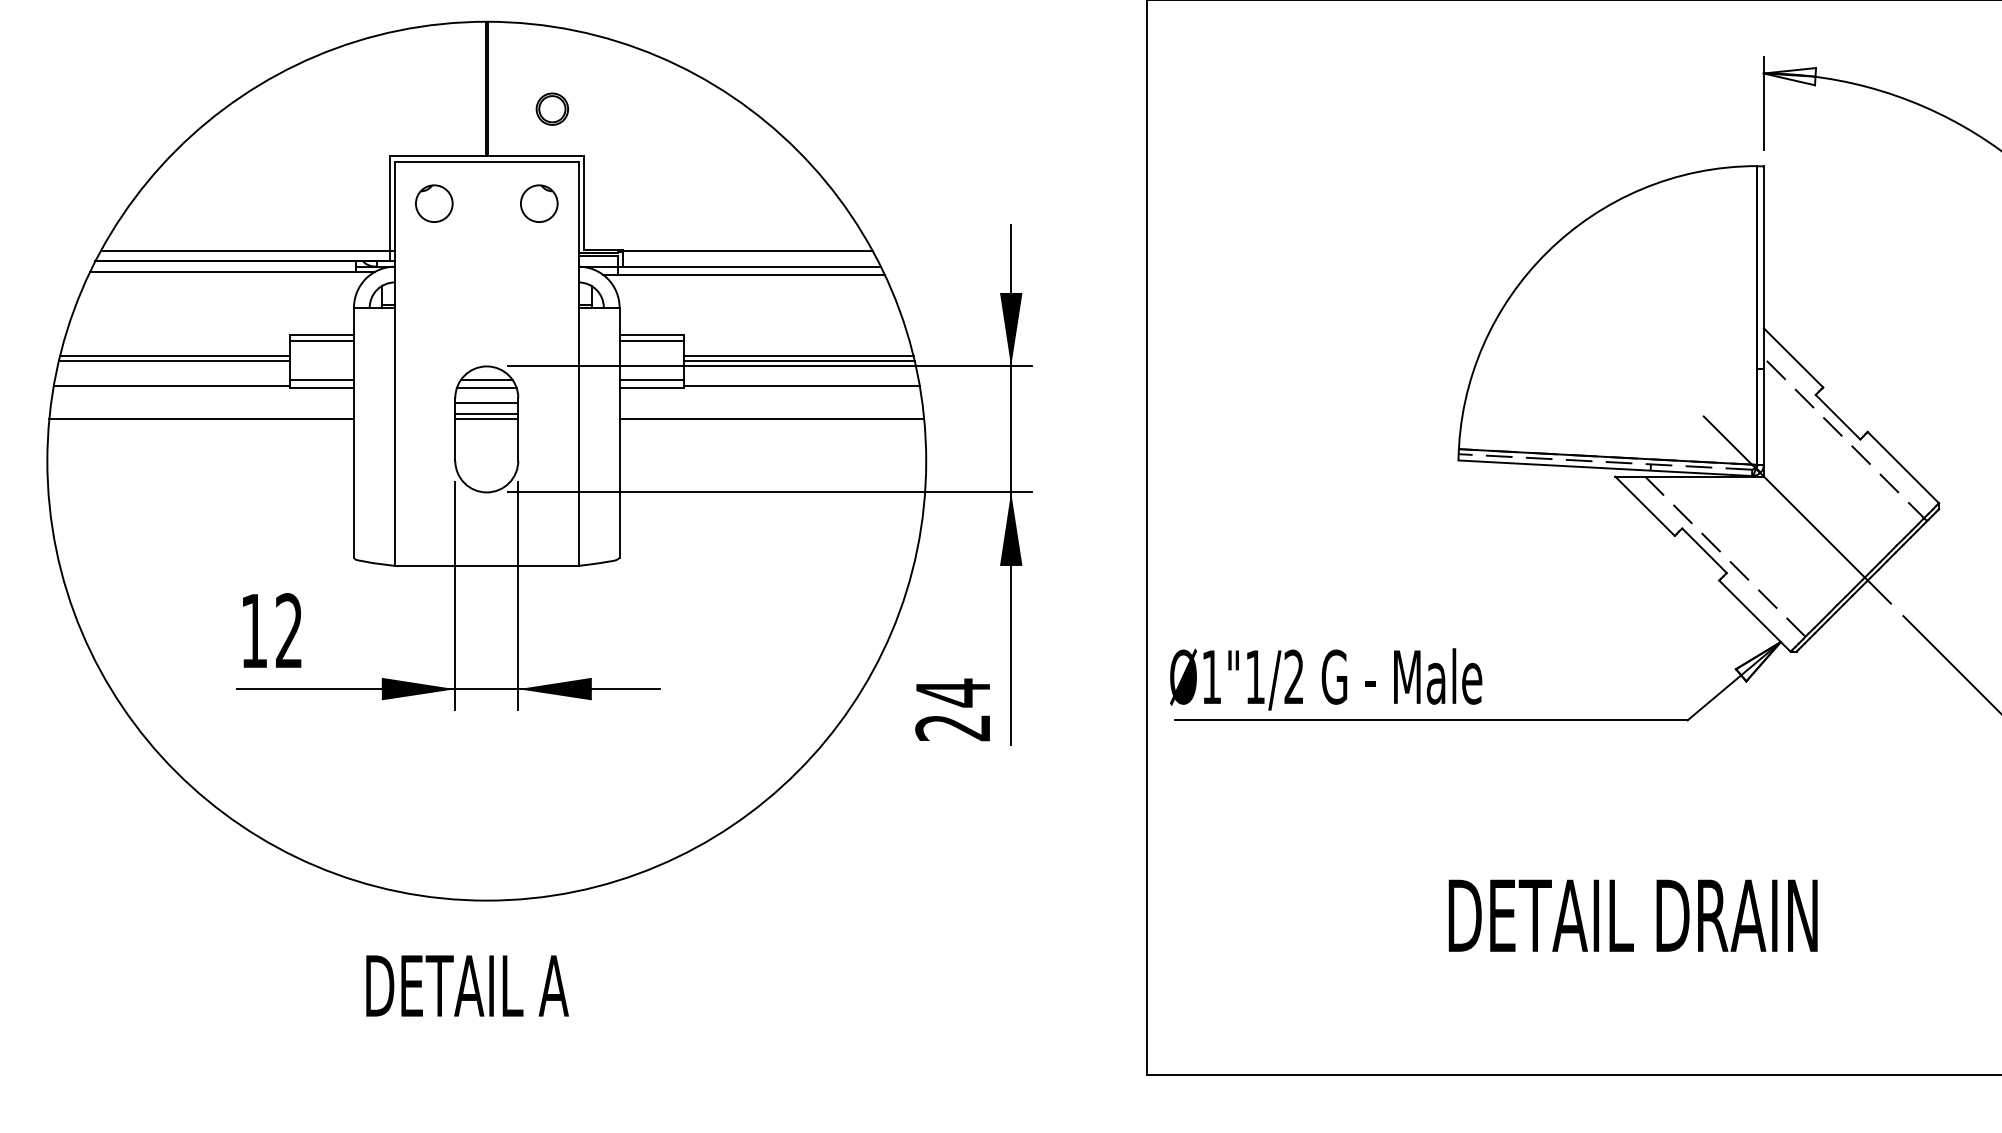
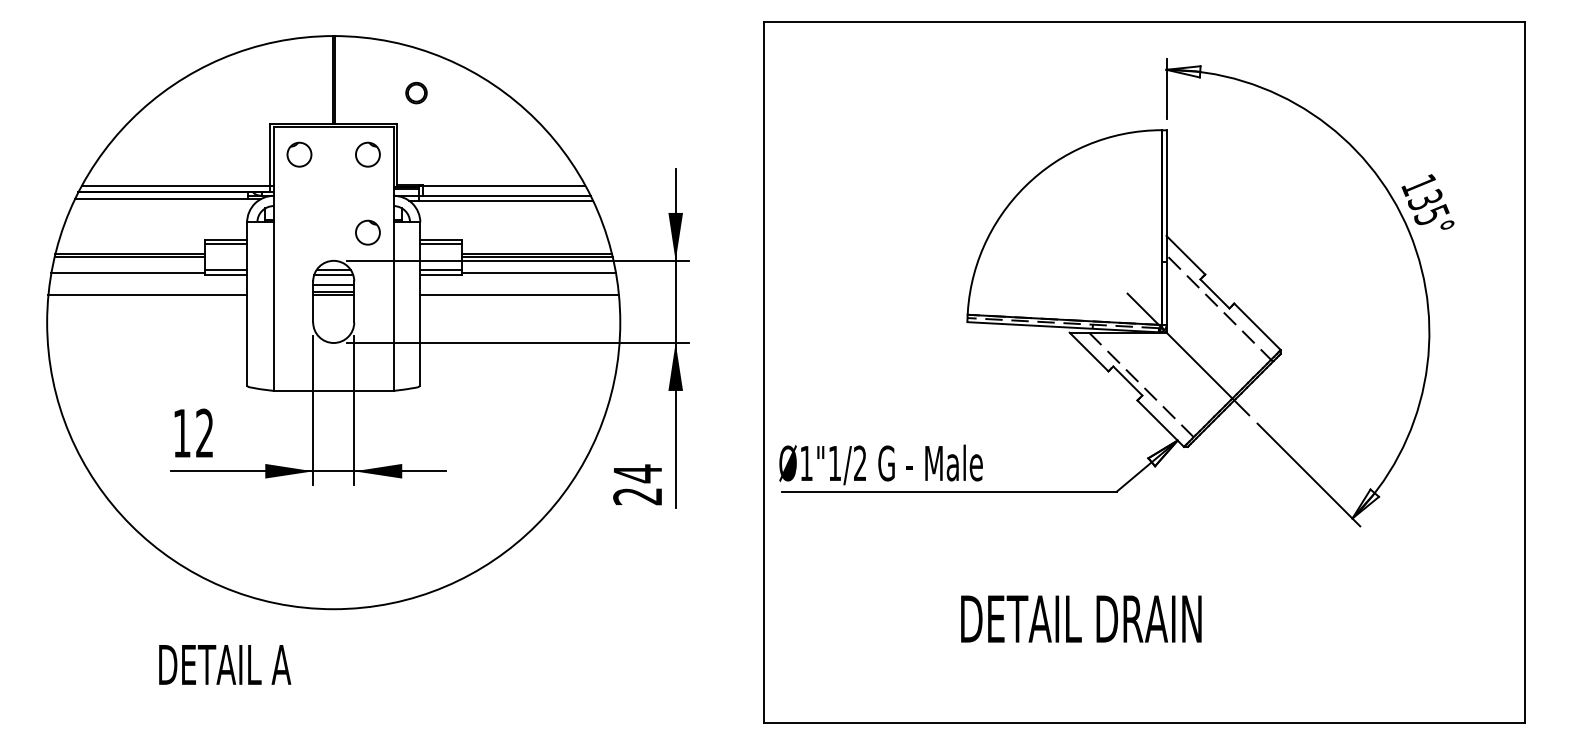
part: (552, 108) -> (416, 92), moved
part: (538, 322) -> (367, 232), added
text: (468, 985) -> (225, 664), moved

